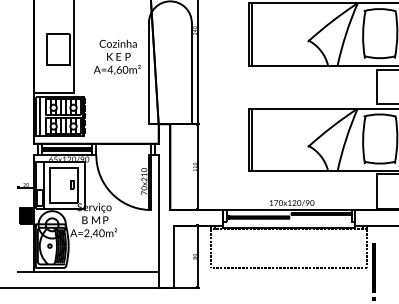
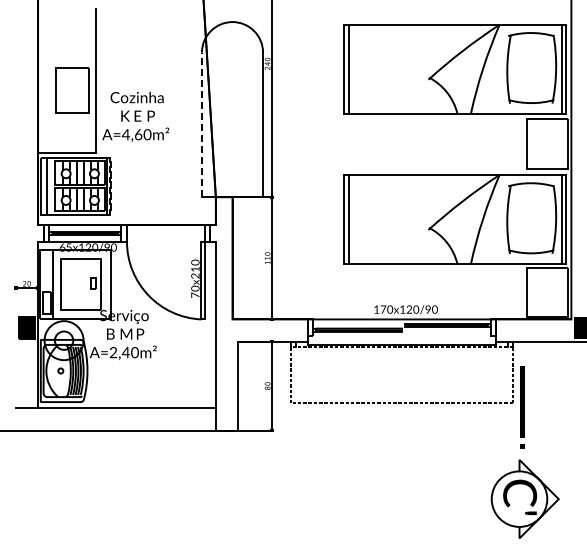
text: (117, 57) -> (135, 116), moved
line: (148, 73) -> (201, 124), solid -> dashed

